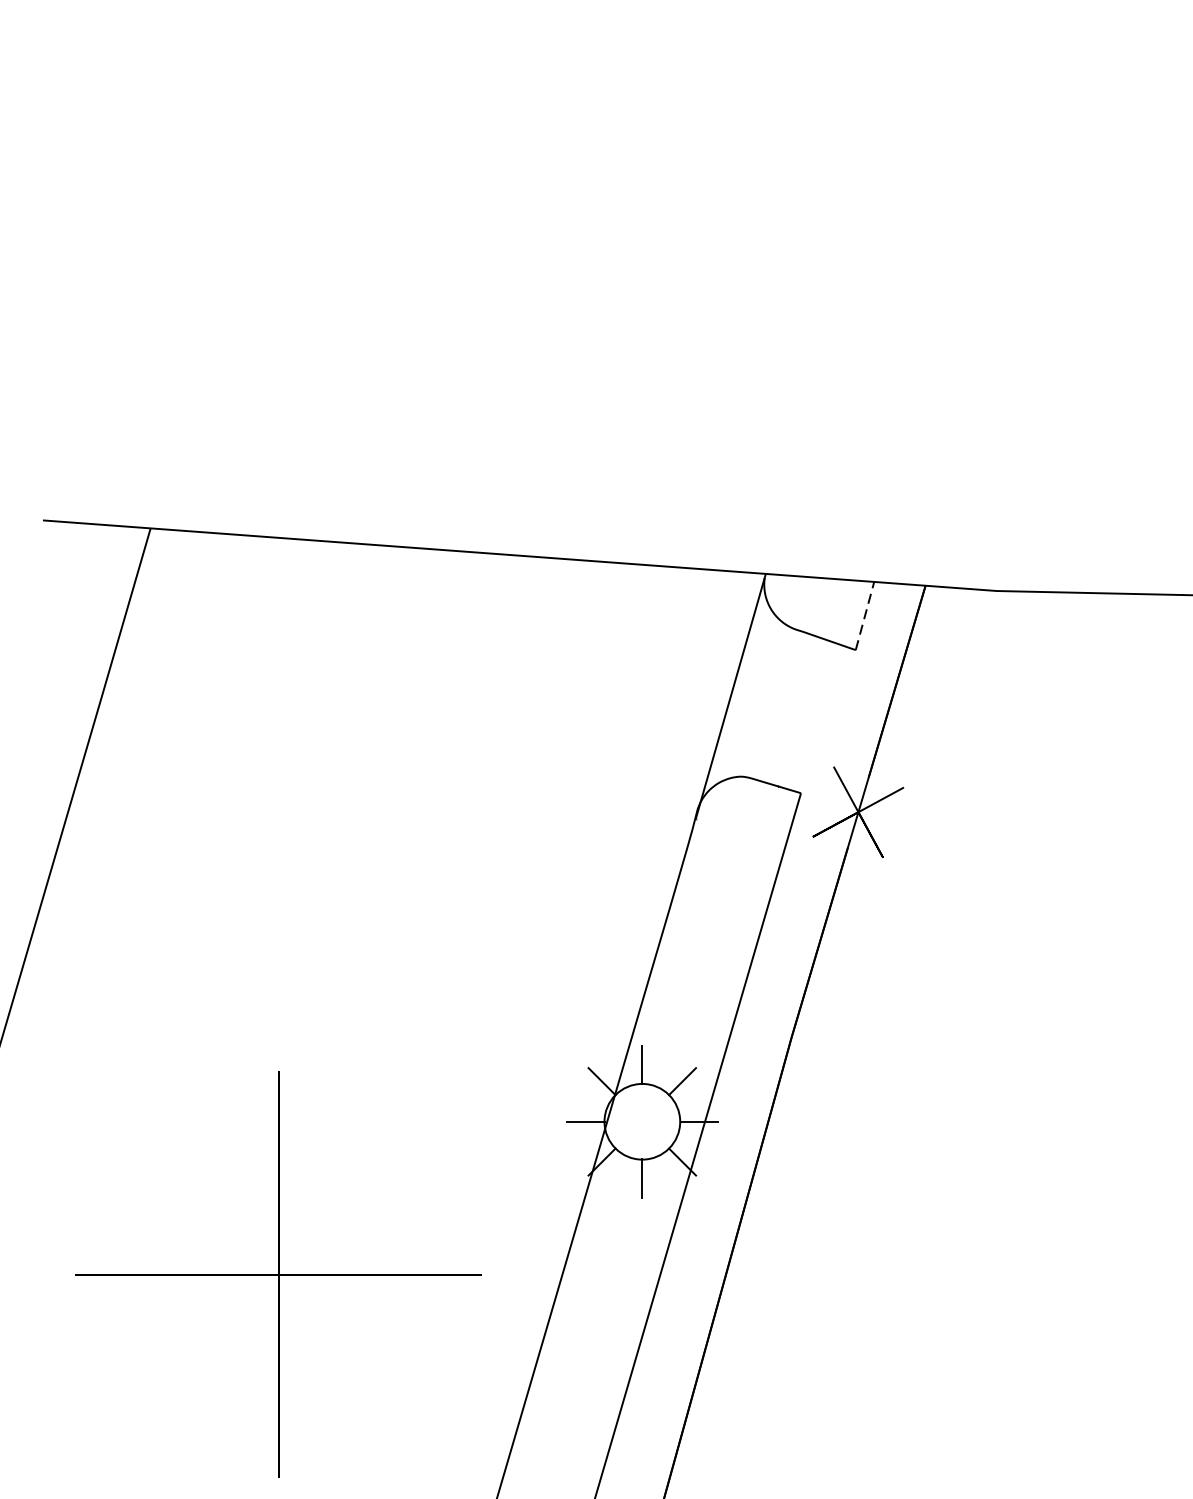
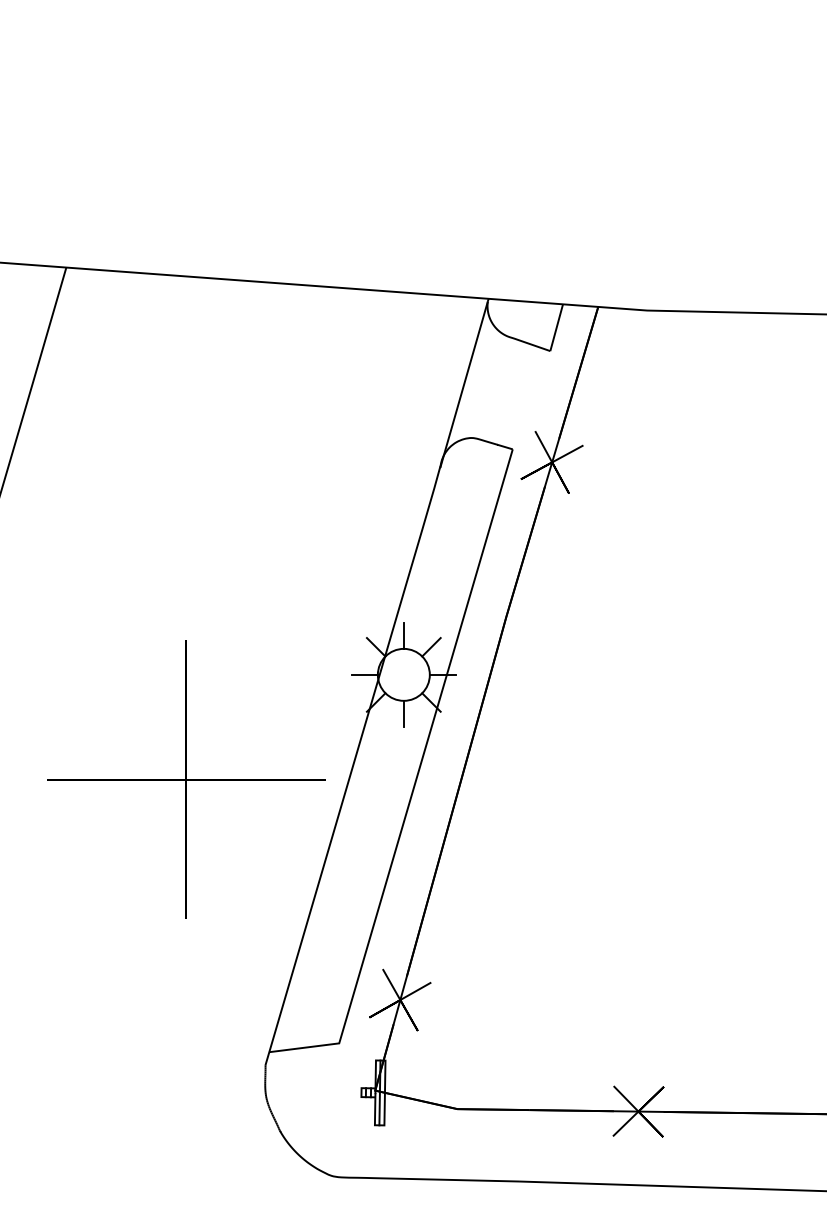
line: (864, 615) -> (556, 327), dashed -> solid
part: (279, 1274) -> (186, 779), moved

